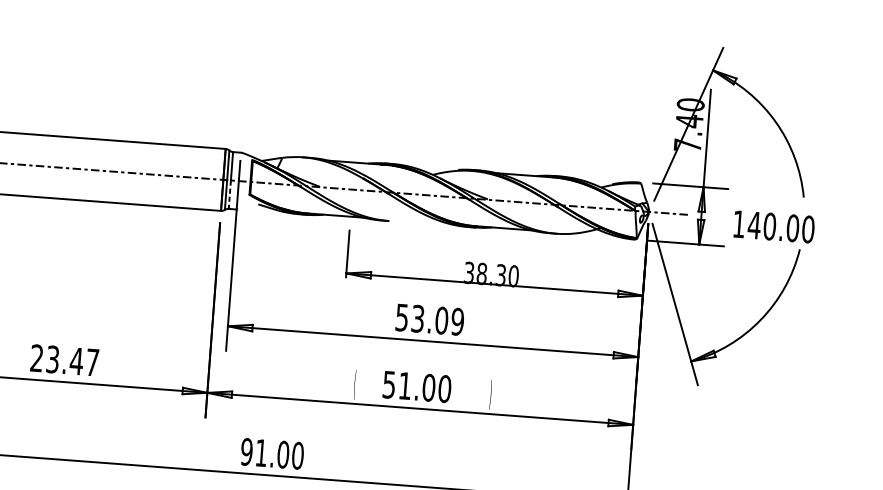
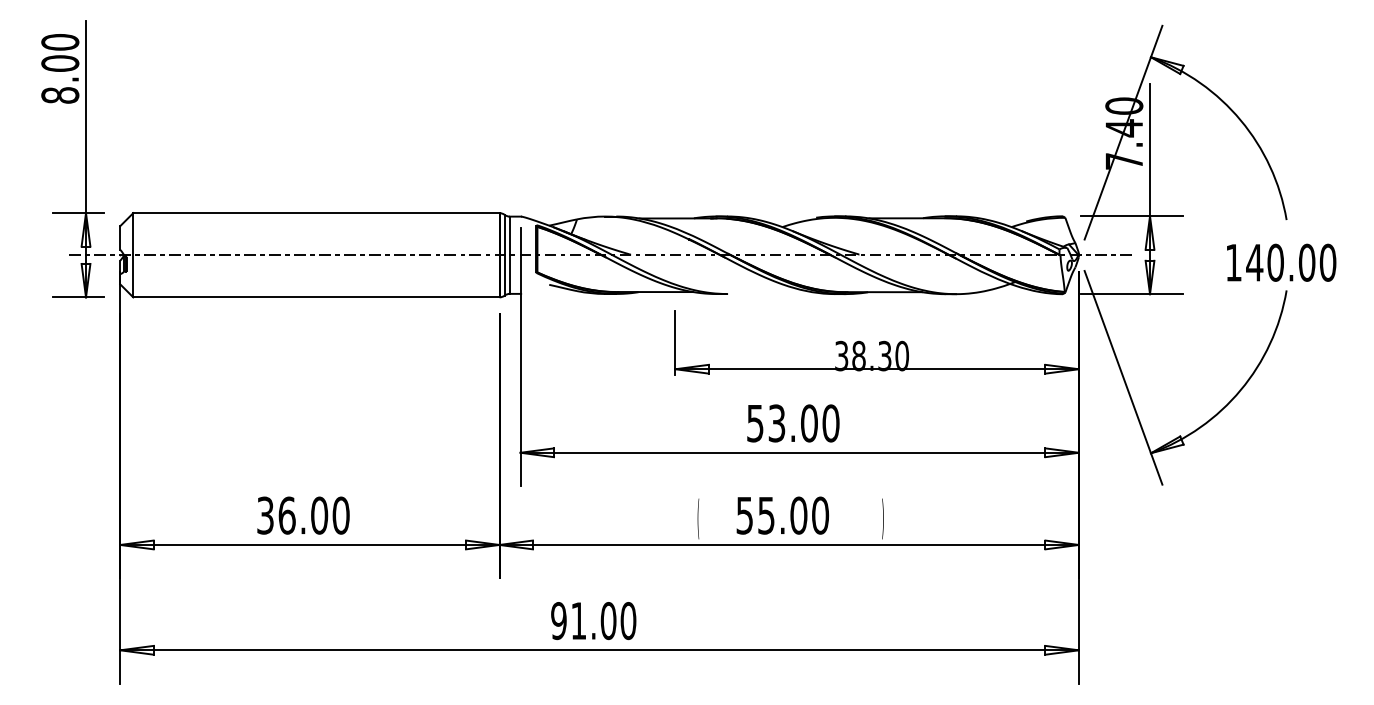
line: (229, 195) -> (509, 275), dashed -> solid
text: (774, 226) -> (1281, 262), moved
text: (457, 321) -> (830, 423), 53.09 -> 53.00
text: (64, 360) -> (303, 515), 23.47 -> 36.00
text: (405, 385) -> (766, 515), 51.00 -> 55.00

